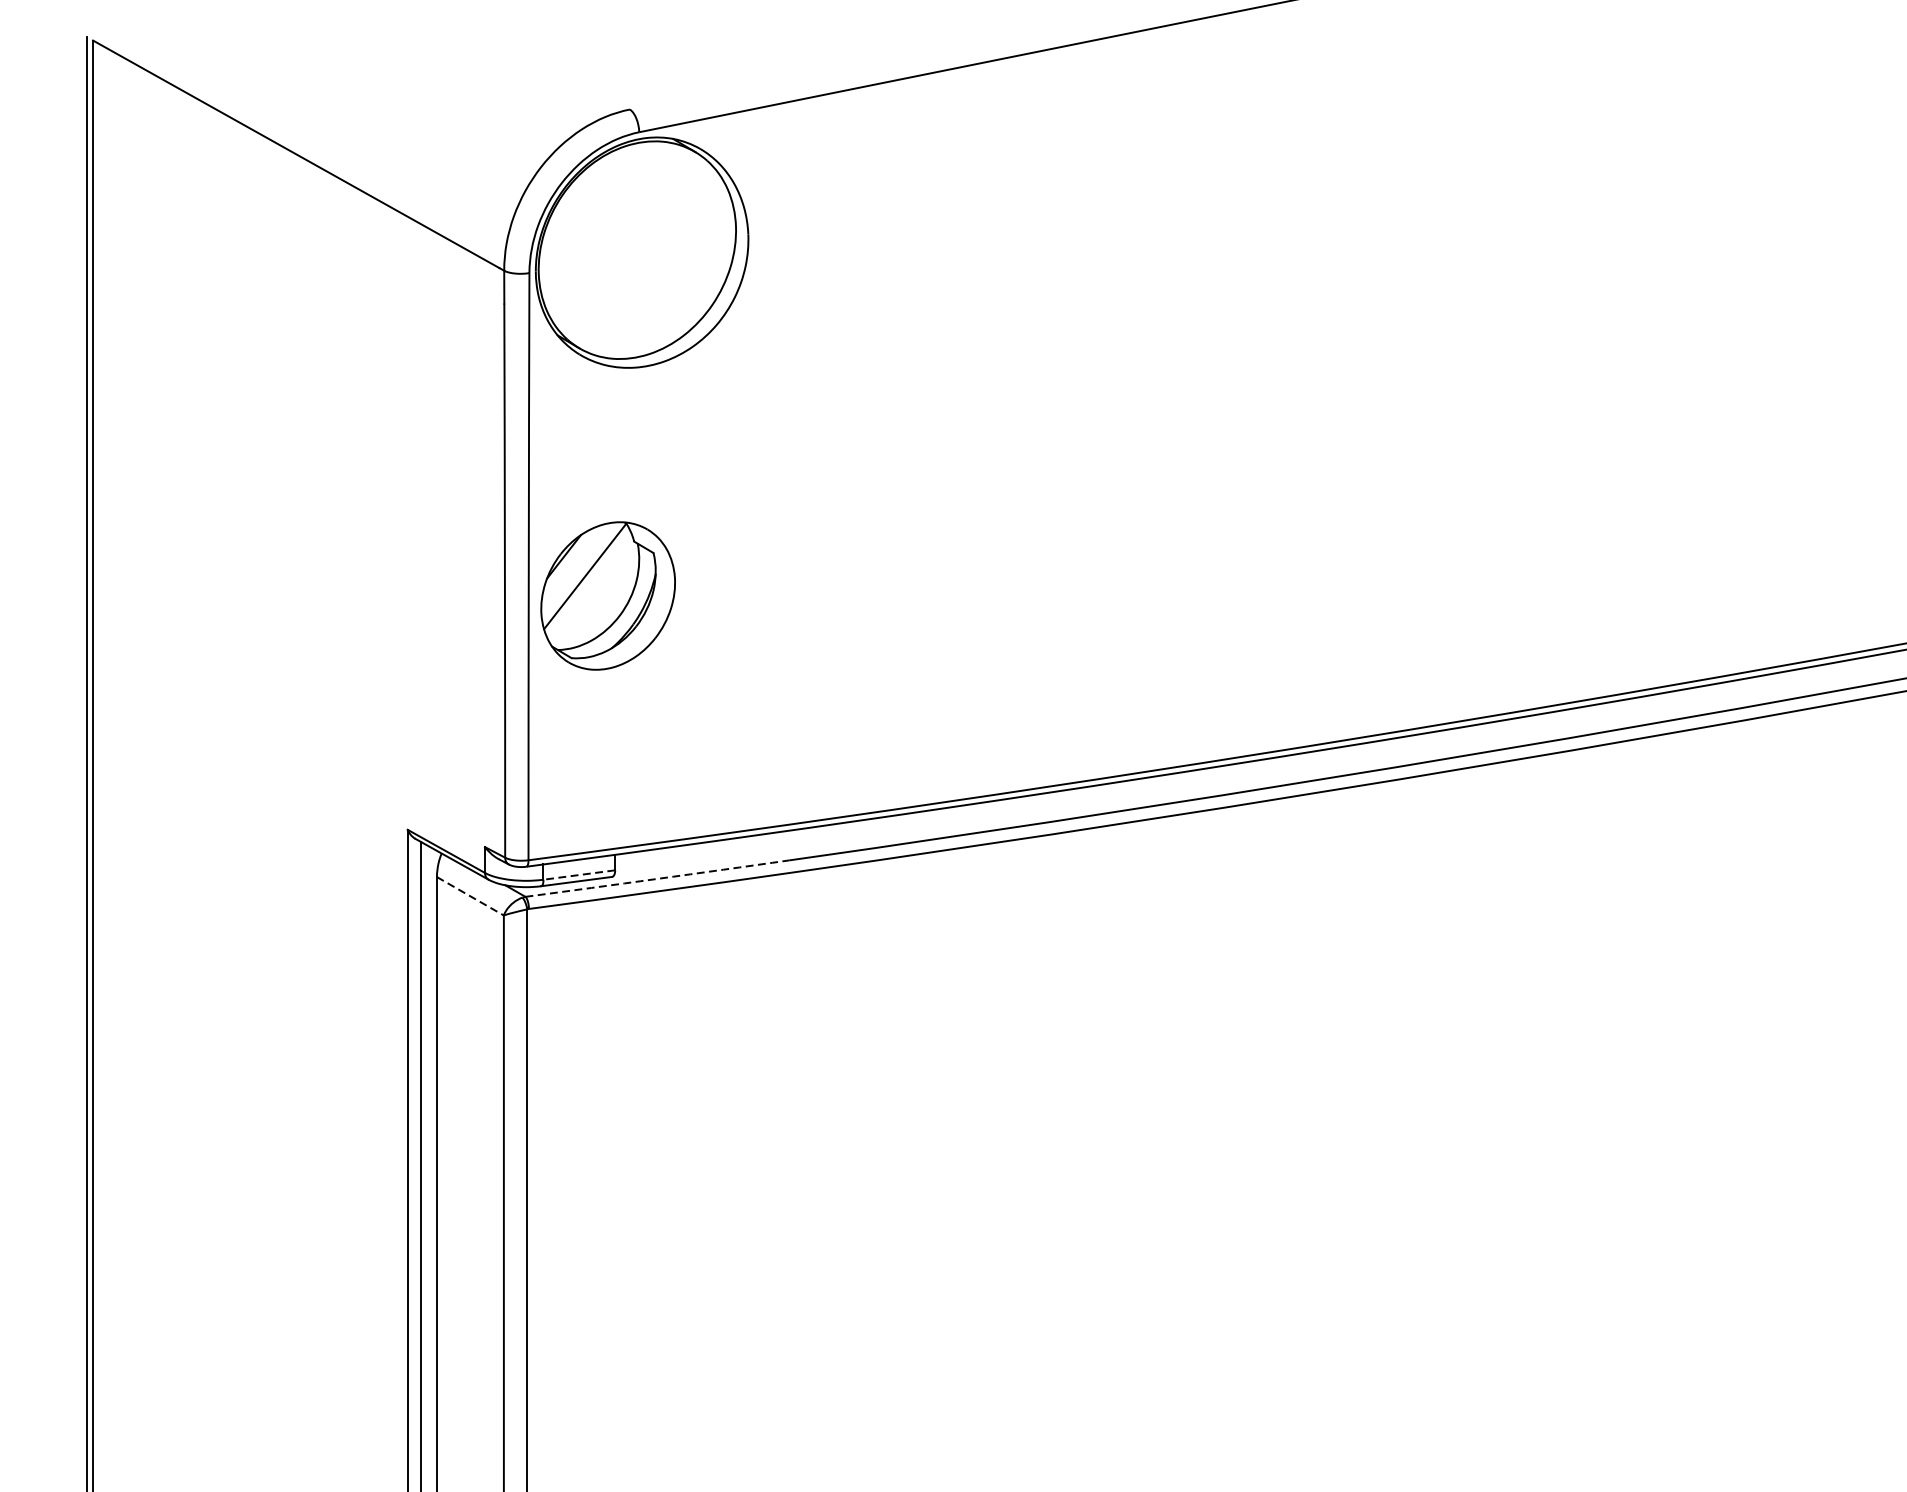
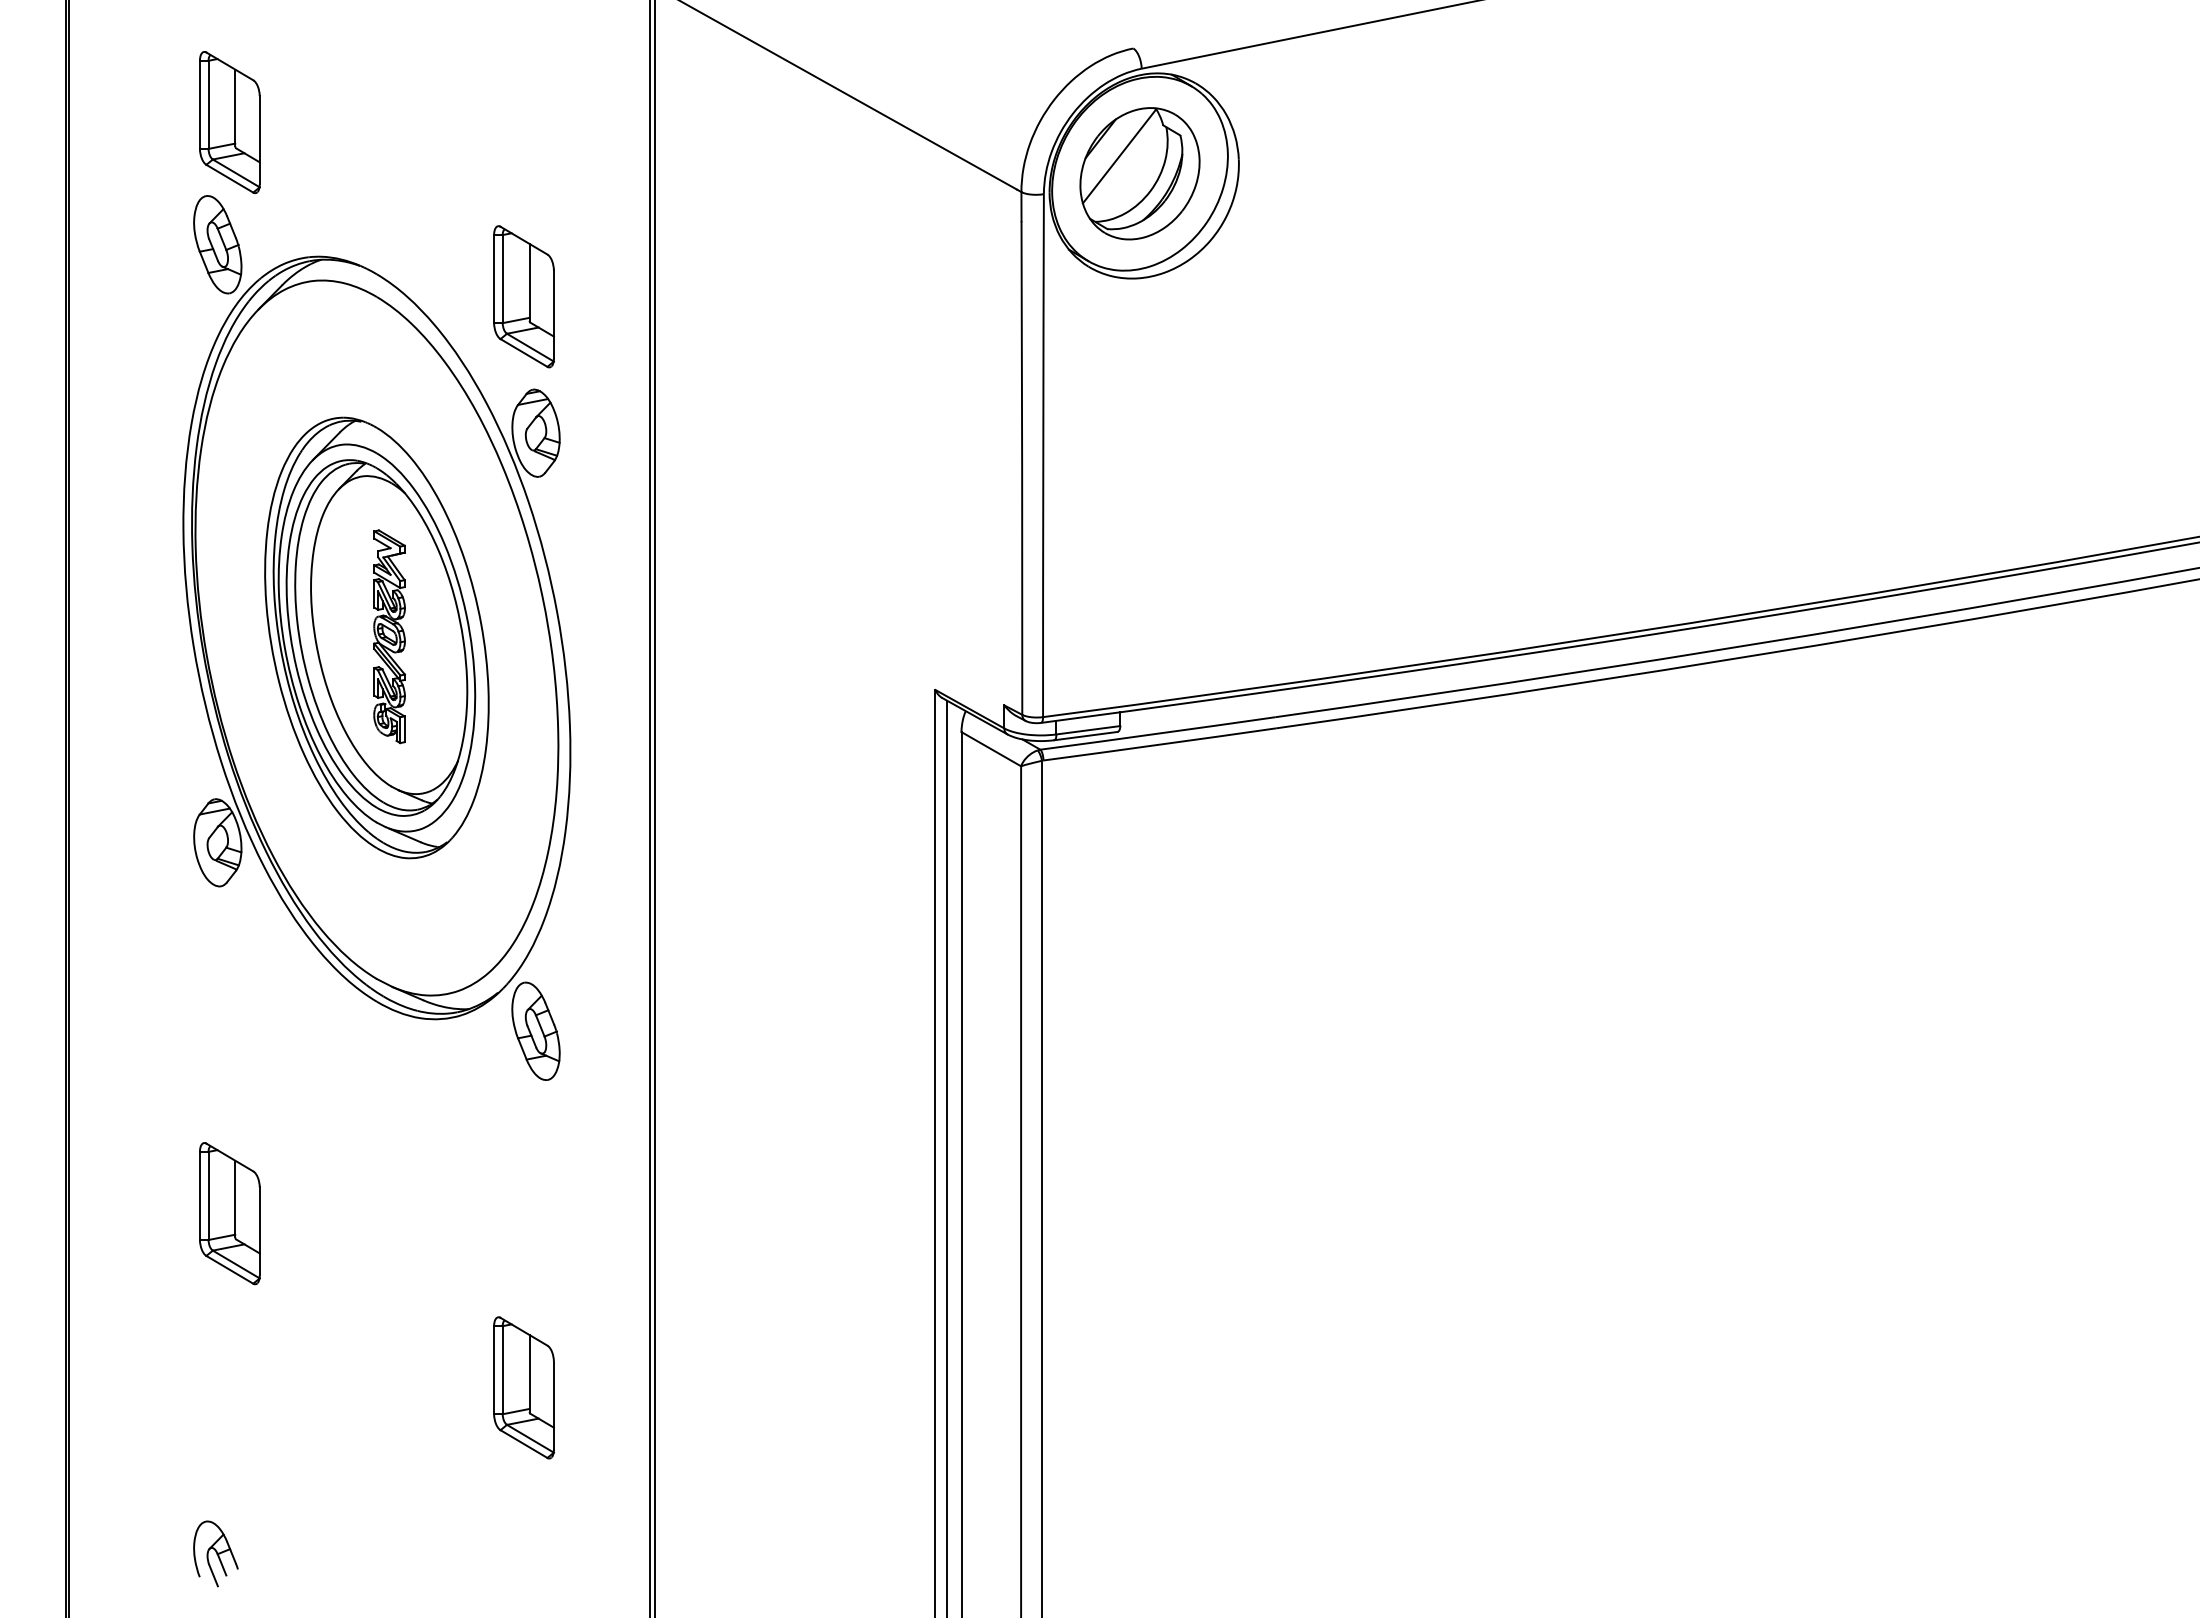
part: (607, 595) -> (1139, 173), moved
line: (578, 875) -> (1087, 730), dashed -> solid
arc: (657, 878) -> (1157, 733), dashed -> solid
line: (470, 896) -> (991, 749), dashed -> solid

